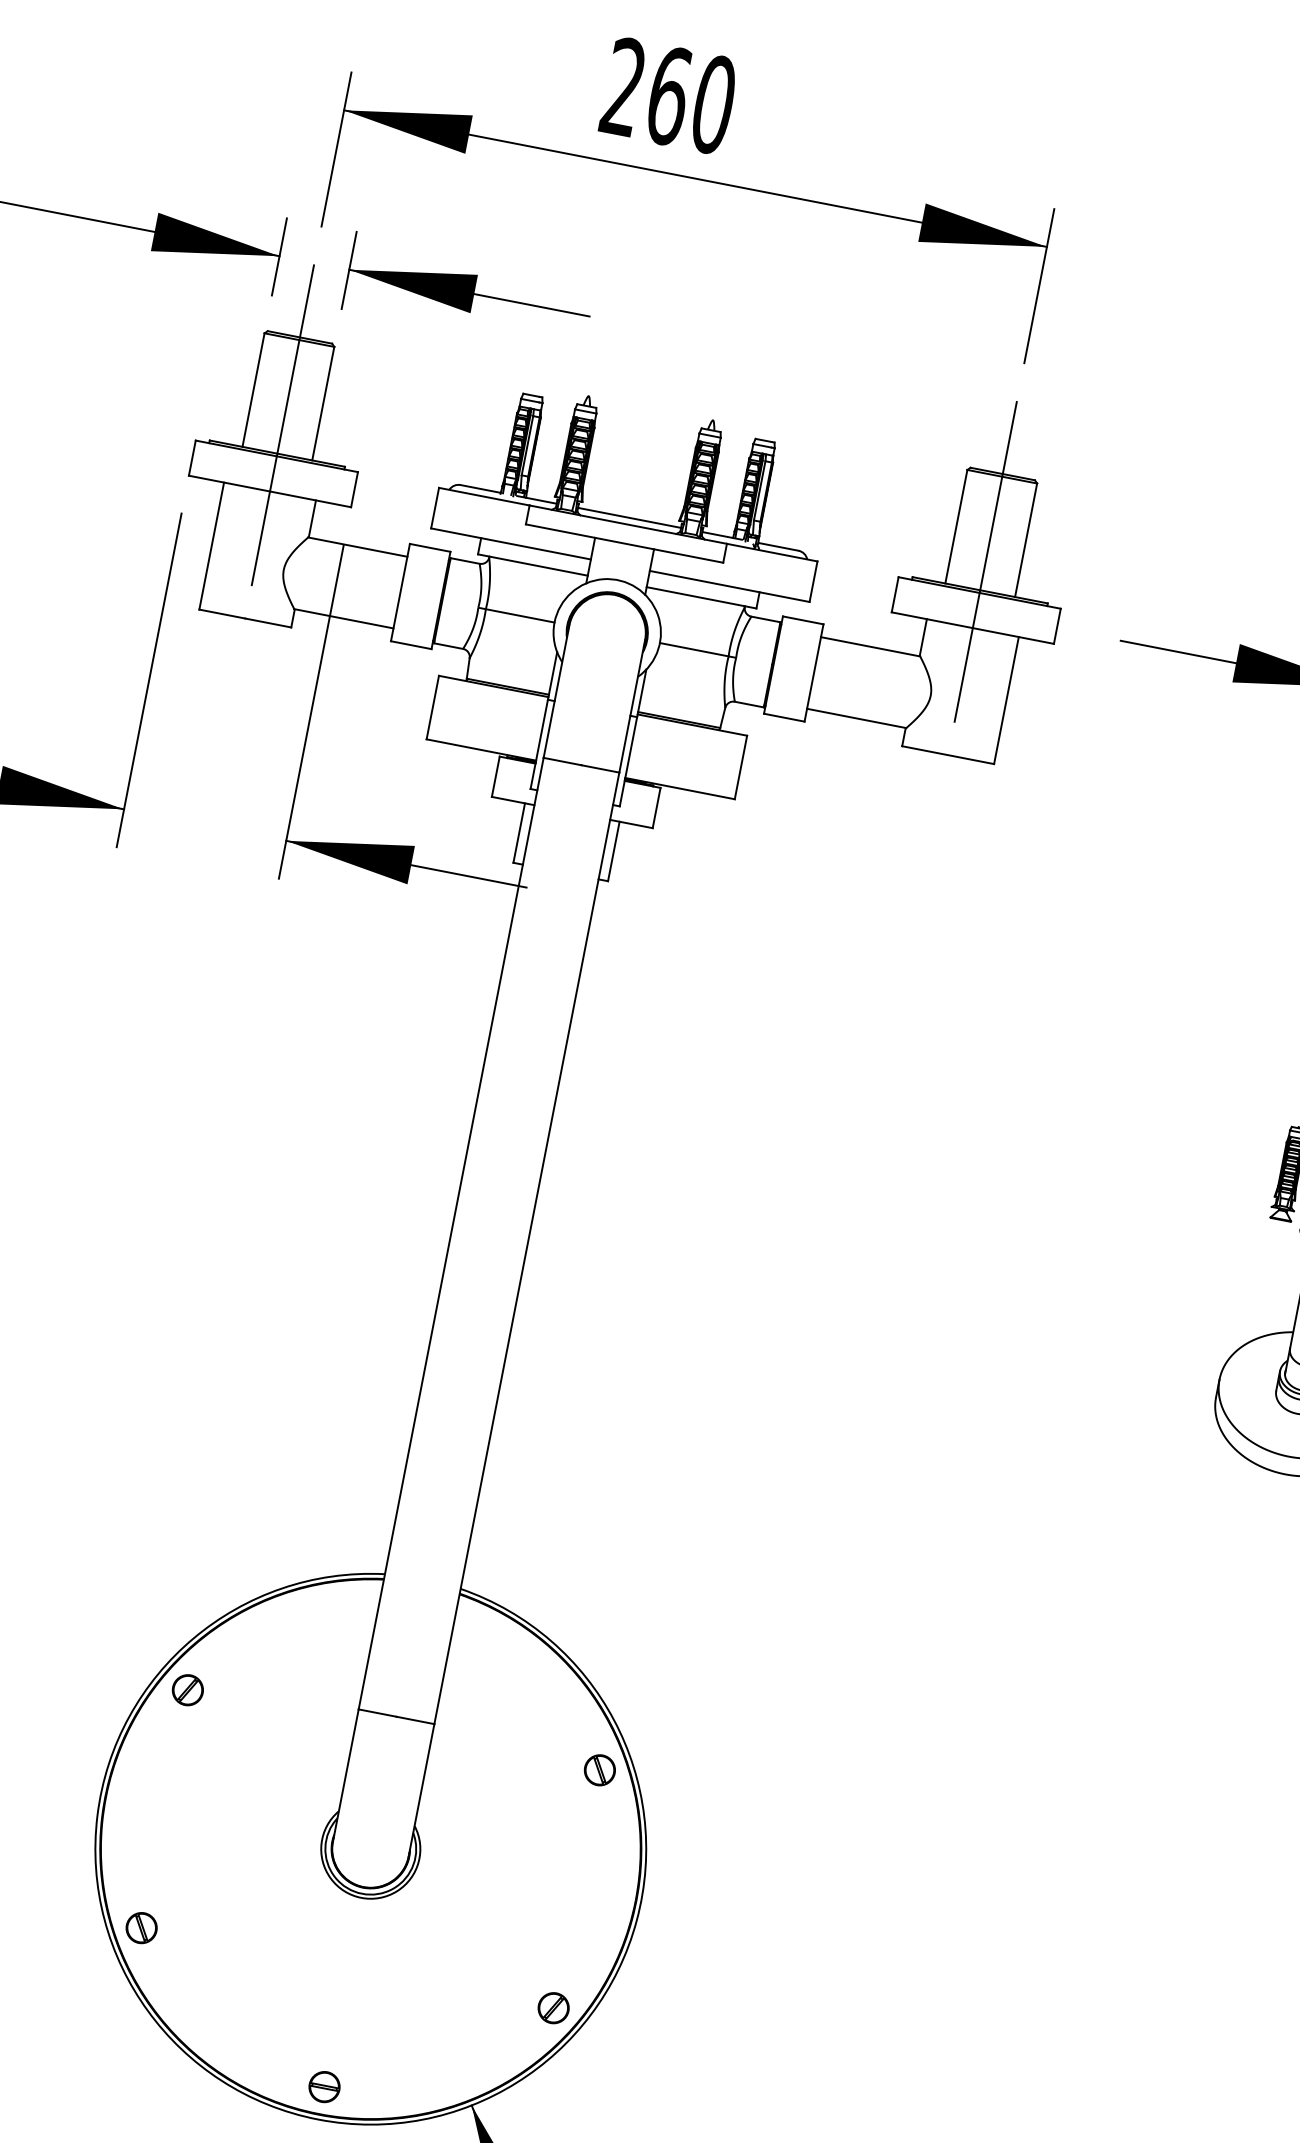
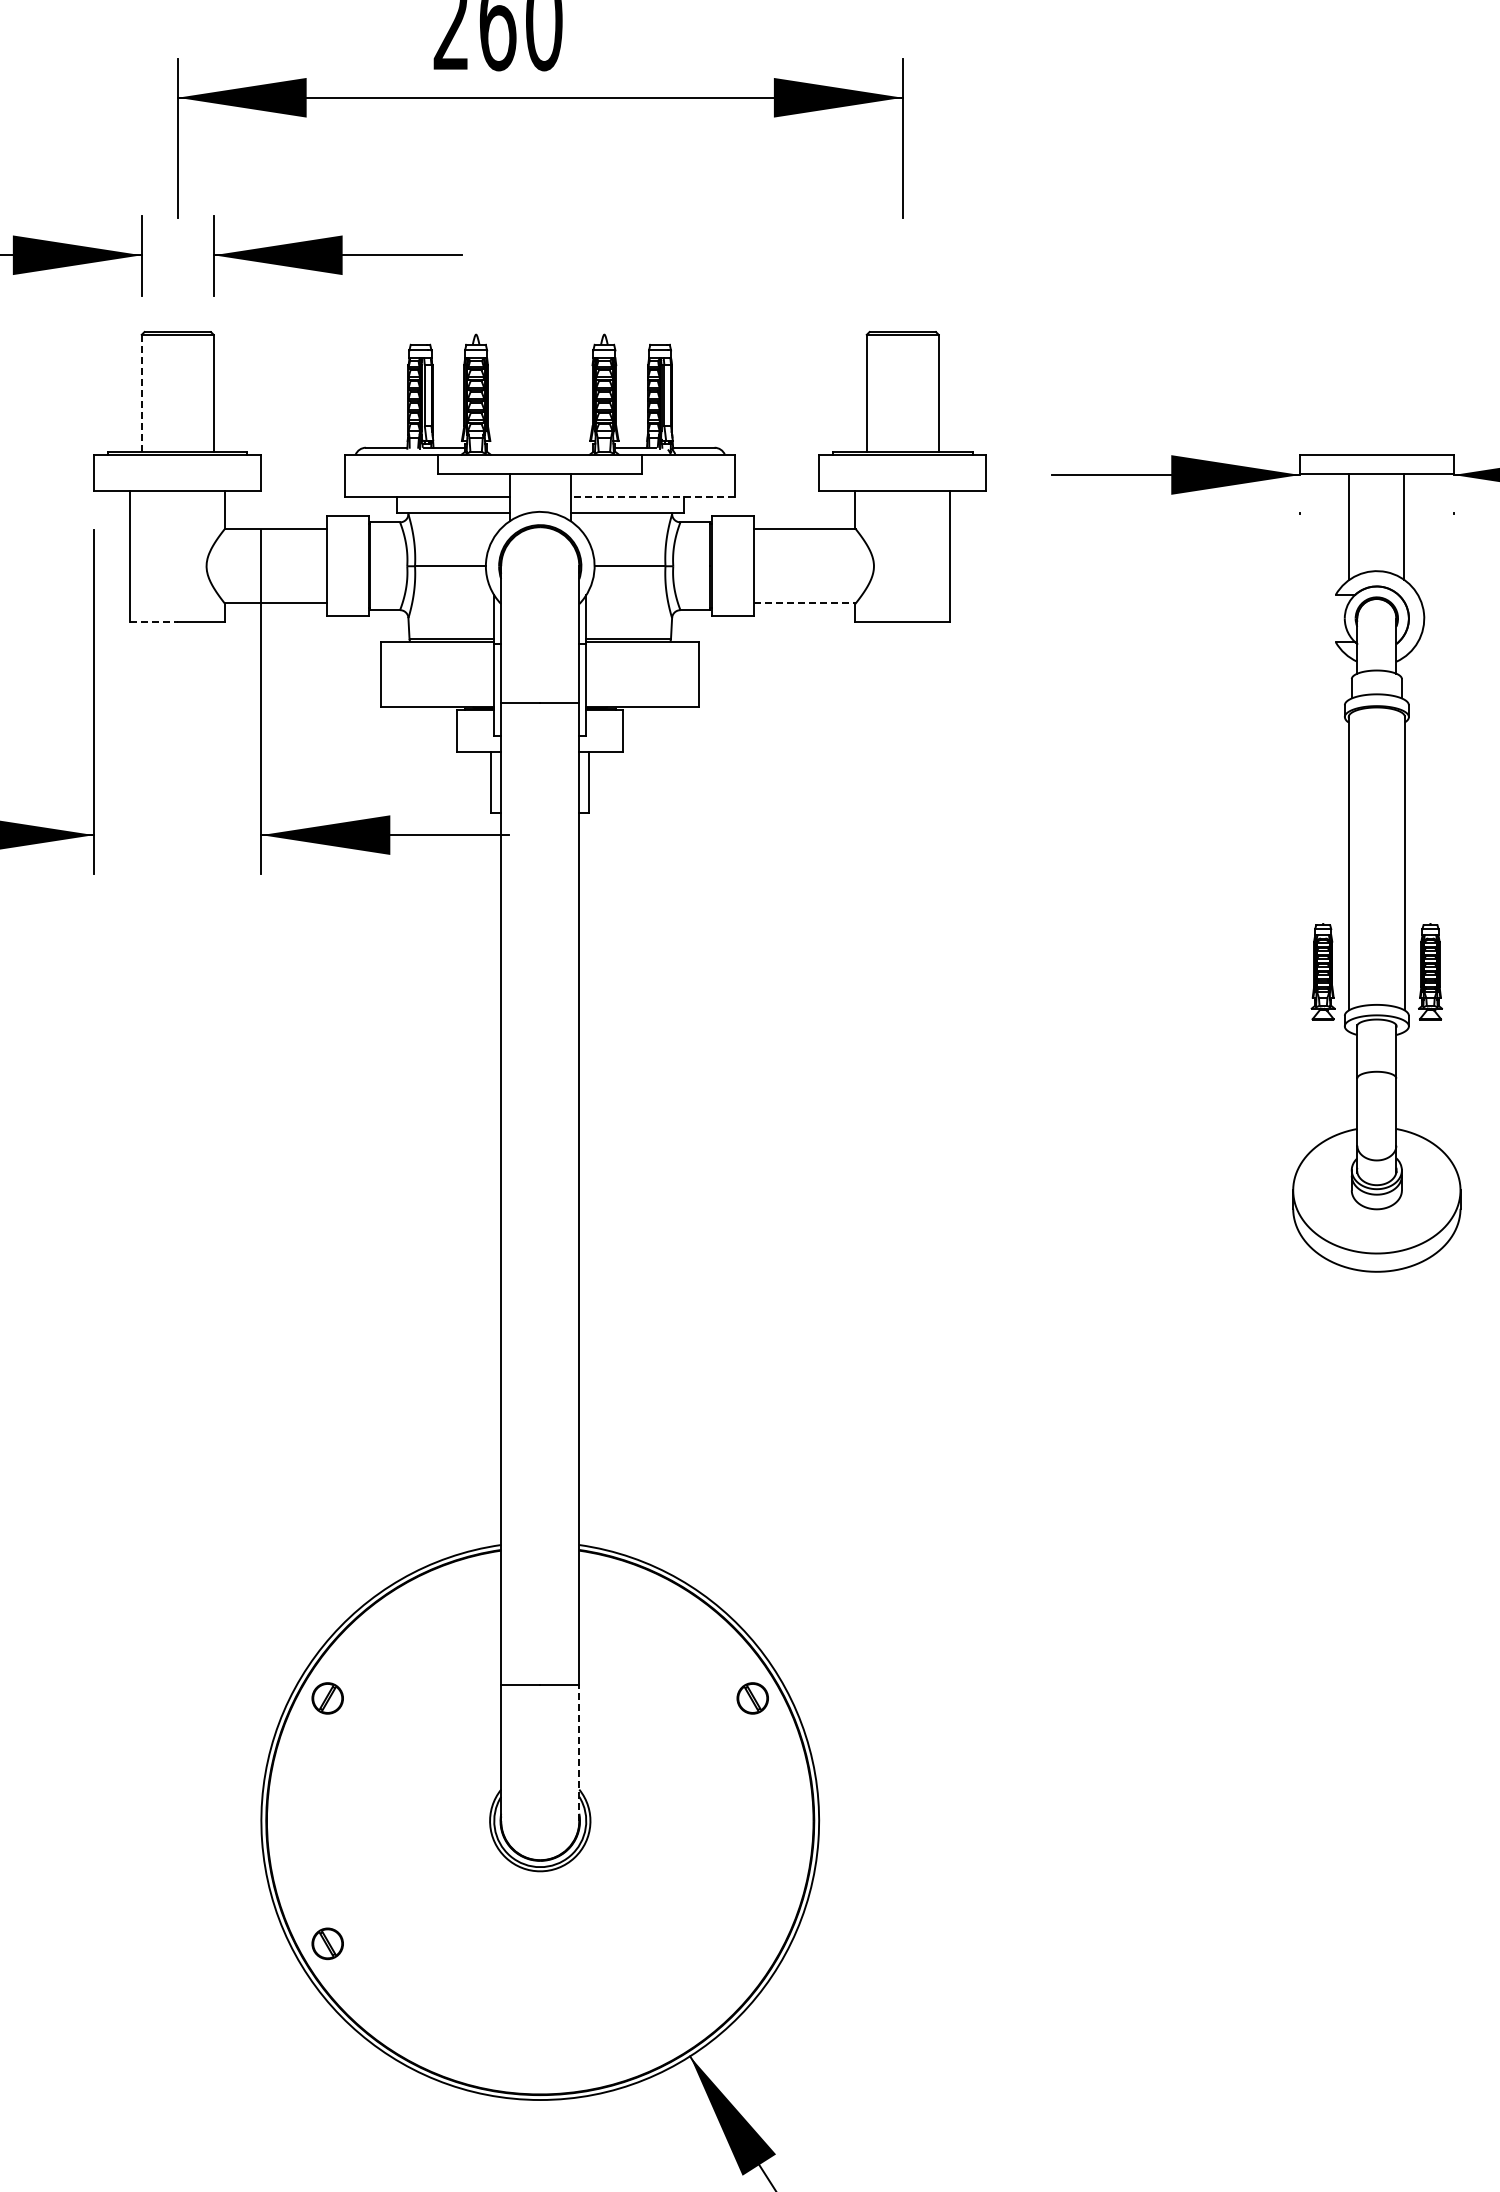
line: (253, 390) -> (141, 393), solid -> dashed
line: (282, 425) -> (177, 422), removed
line: (629, 517) -> (540, 447), removed
line: (985, 561) -> (902, 422), removed
line: (729, 586) -> (652, 496), solid -> dashed
line: (222, 614) -> (154, 622), solid -> dashed
line: (857, 718) -> (805, 603), solid -> dashed
line: (421, 1790) -> (579, 1752), solid -> dashed
part: (553, 2007) -> (752, 1943), removed
part: (324, 2087) -> (540, 2066), removed

